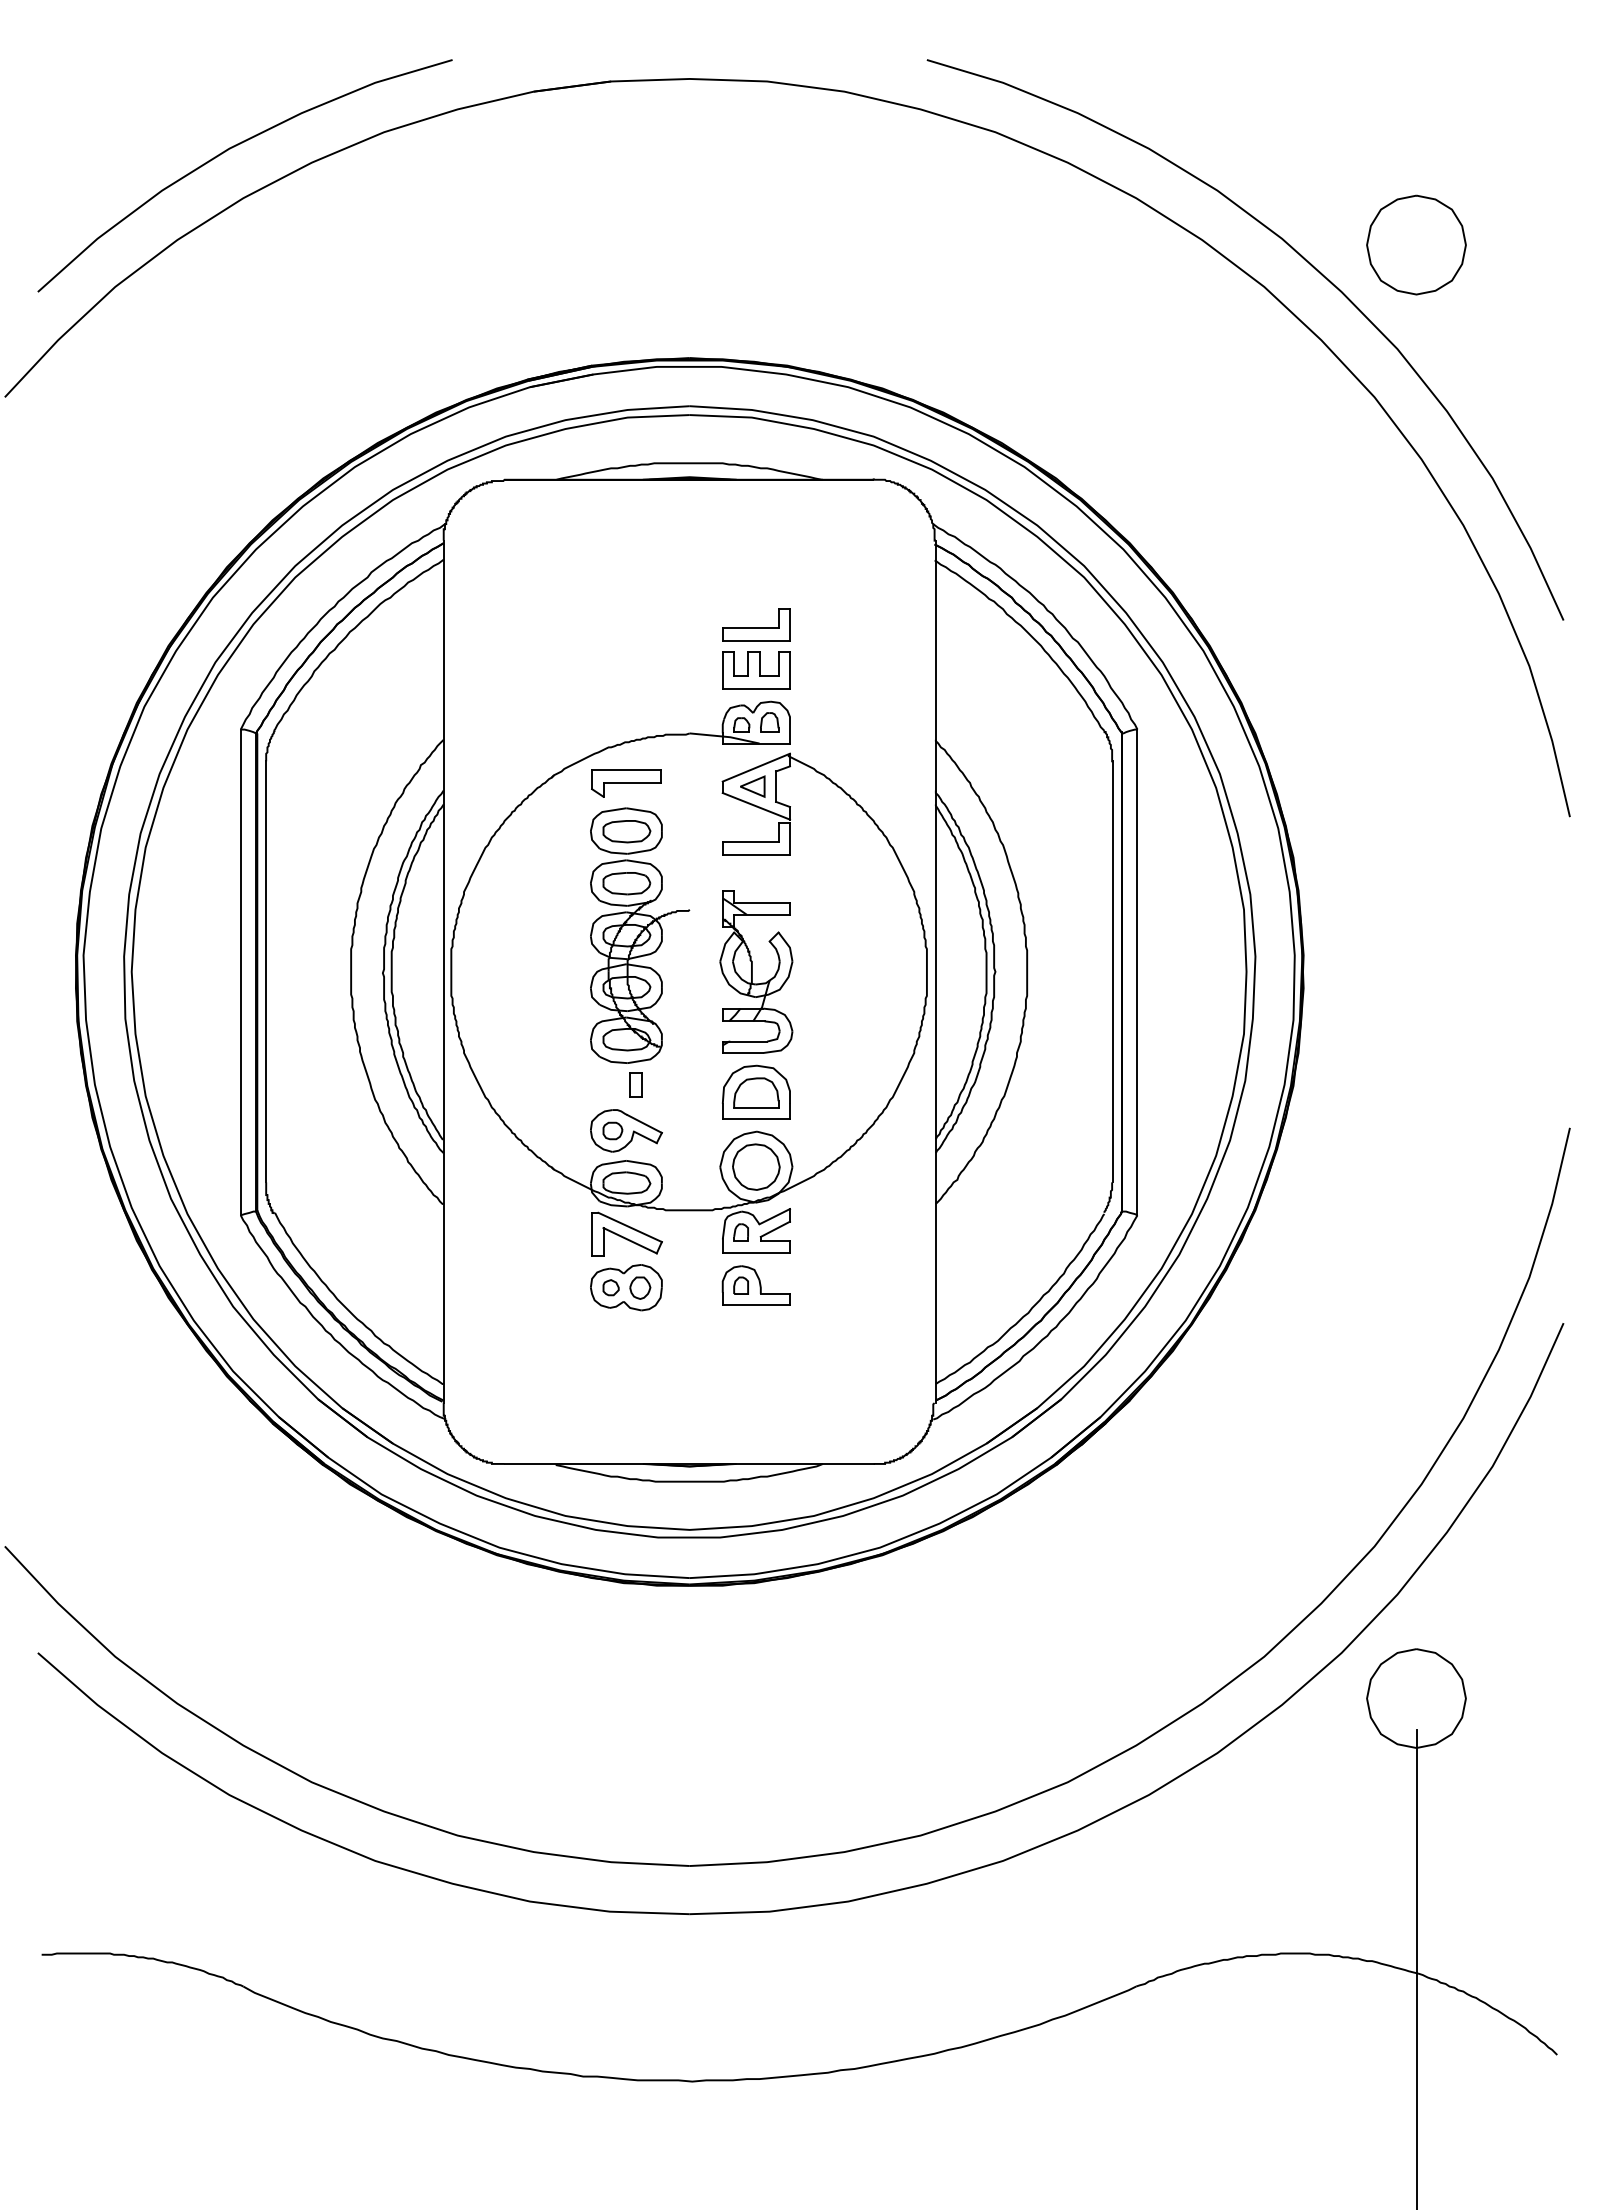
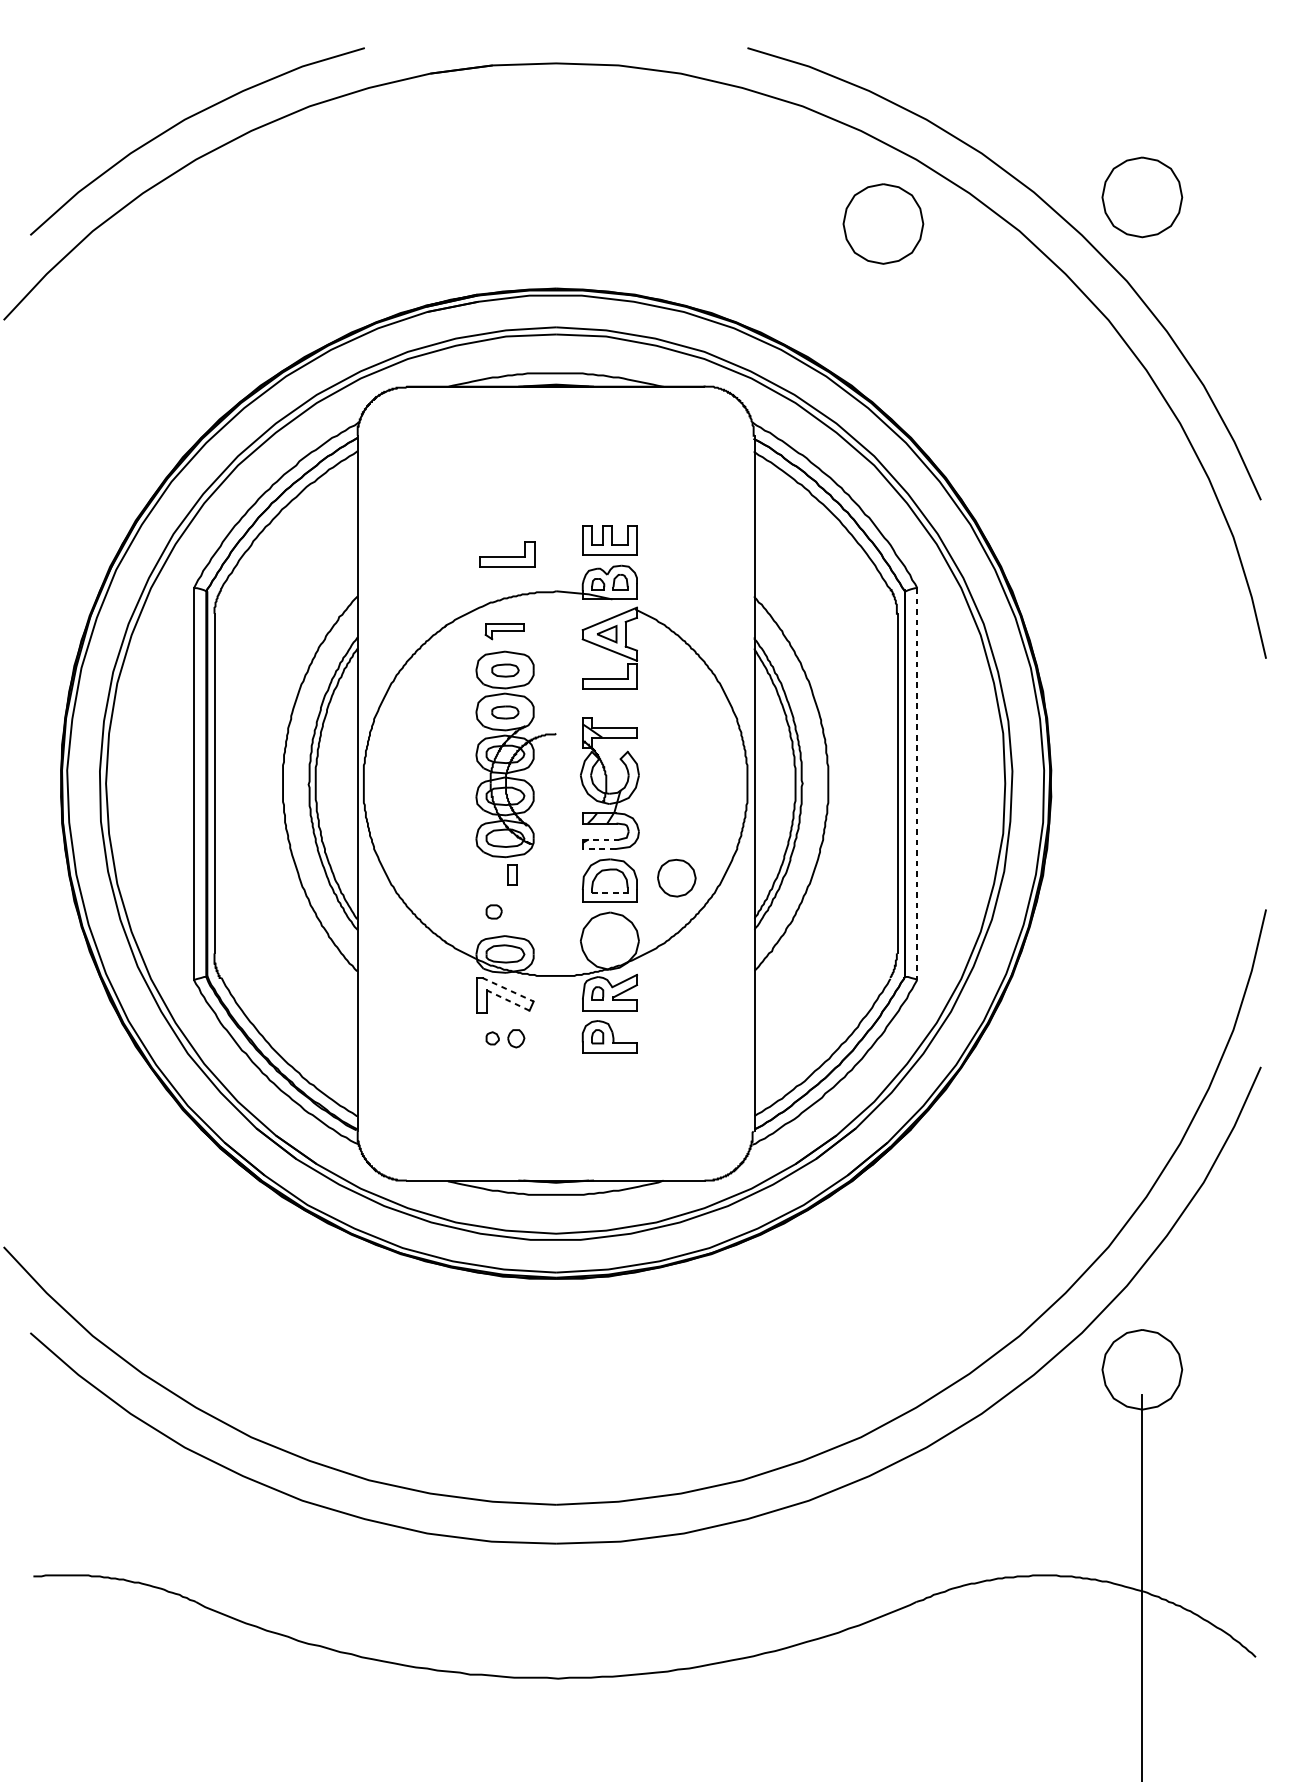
part: (1095, 277) -> (883, 223), added
part: (756, 624) -> (507, 554), moved
part: (626, 783) -> (505, 631), size x0.7
part: (626, 831) -> (505, 670), size x0.7
part: (626, 883) -> (505, 712), size x0.7
line: (1137, 972) -> (917, 784), solid -> dashed
line: (745, 1041) -> (601, 839), solid -> dashed
line: (742, 1053) -> (598, 849), solid -> dashed
line: (756, 1107) -> (609, 893), solid -> dashed
part: (626, 1130) -> (505, 911), removed
part: (756, 1166) -> (676, 877), moved
line: (630, 1227) -> (508, 989), solid -> dashed
line: (629, 1240) -> (507, 1000), solid -> dashed
part: (626, 1287) -> (505, 1038), removed

